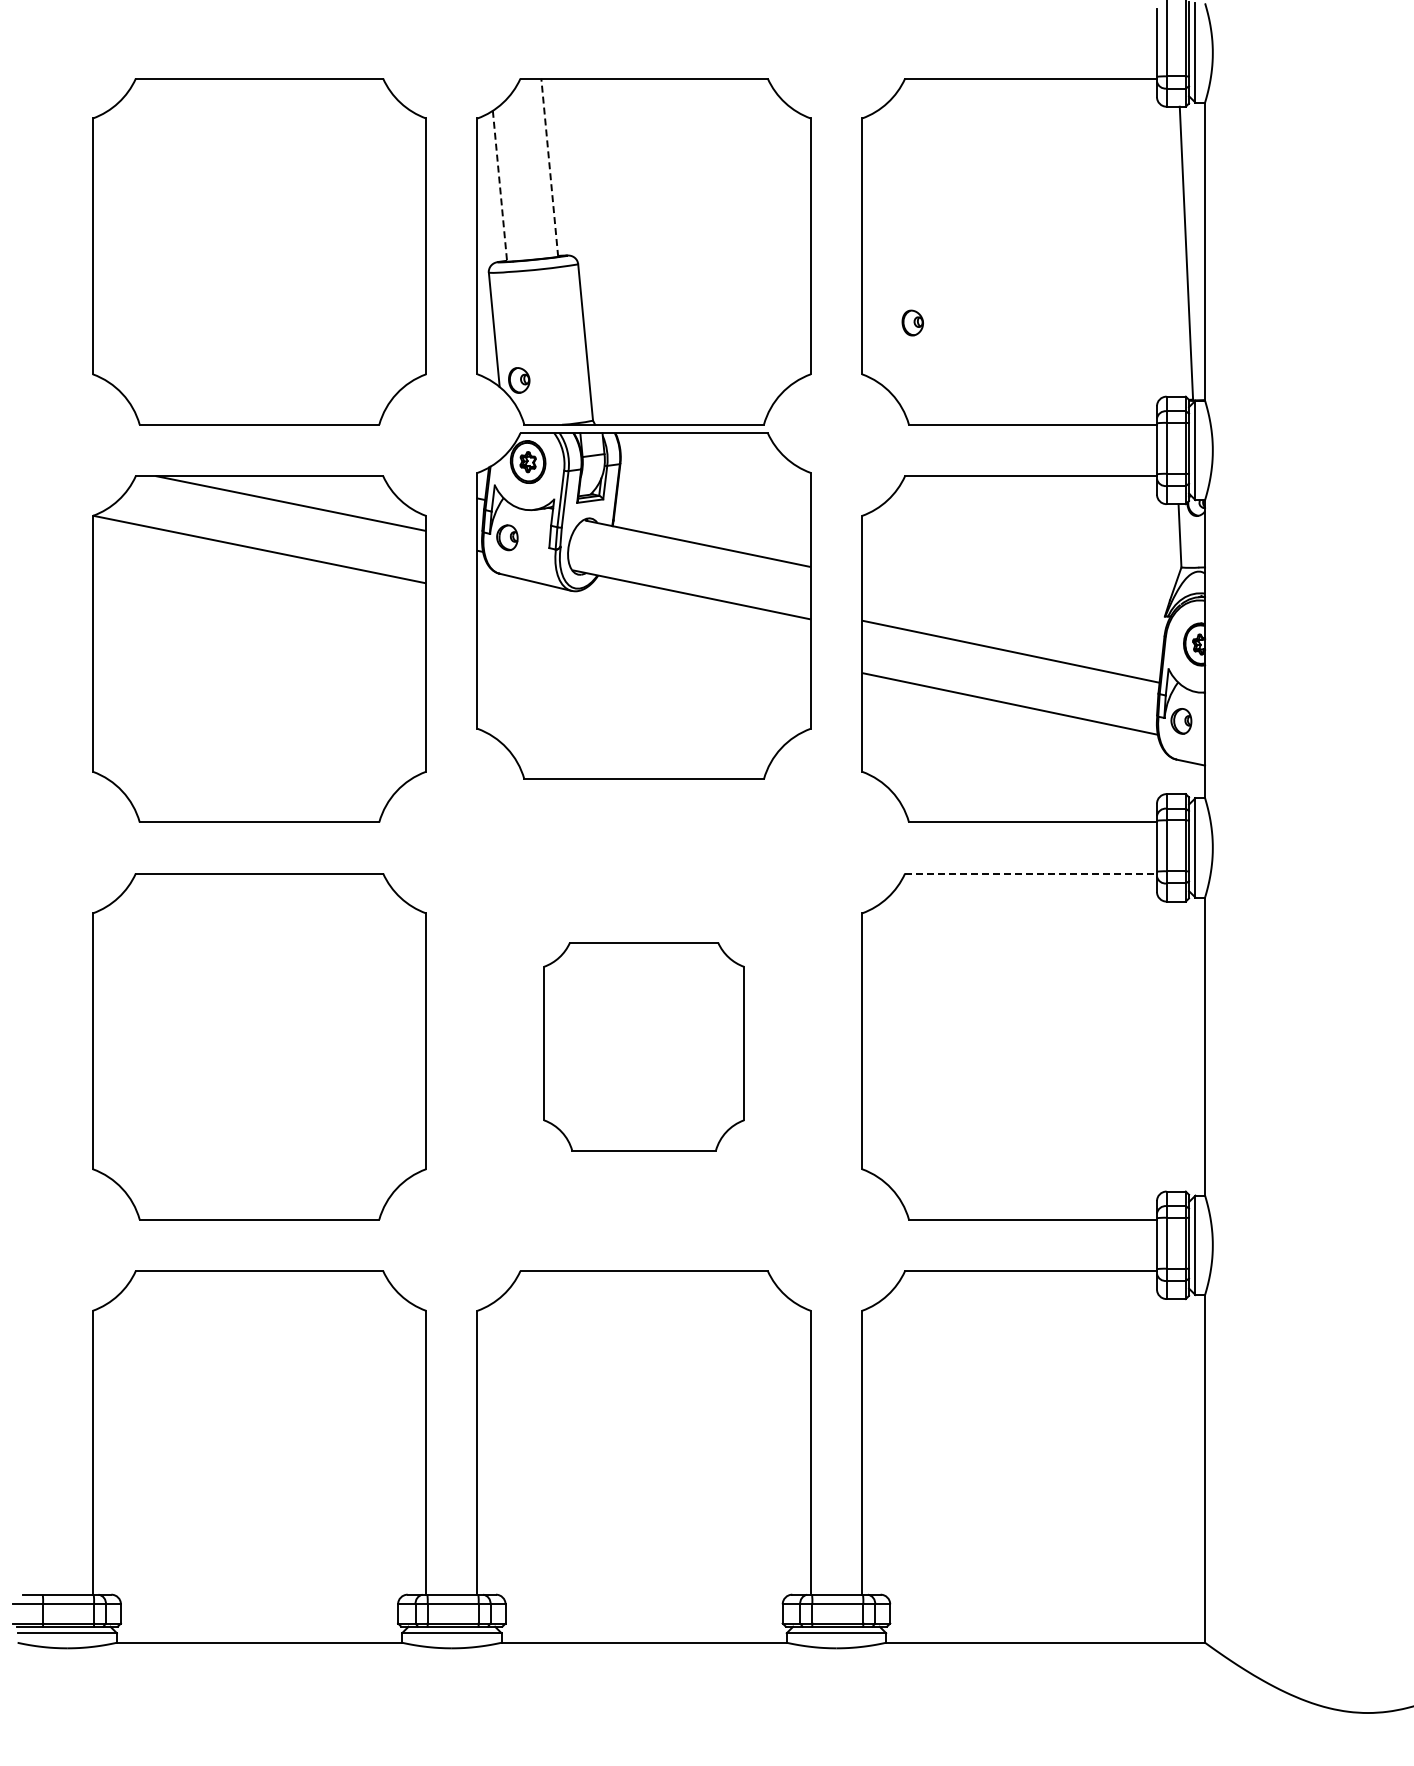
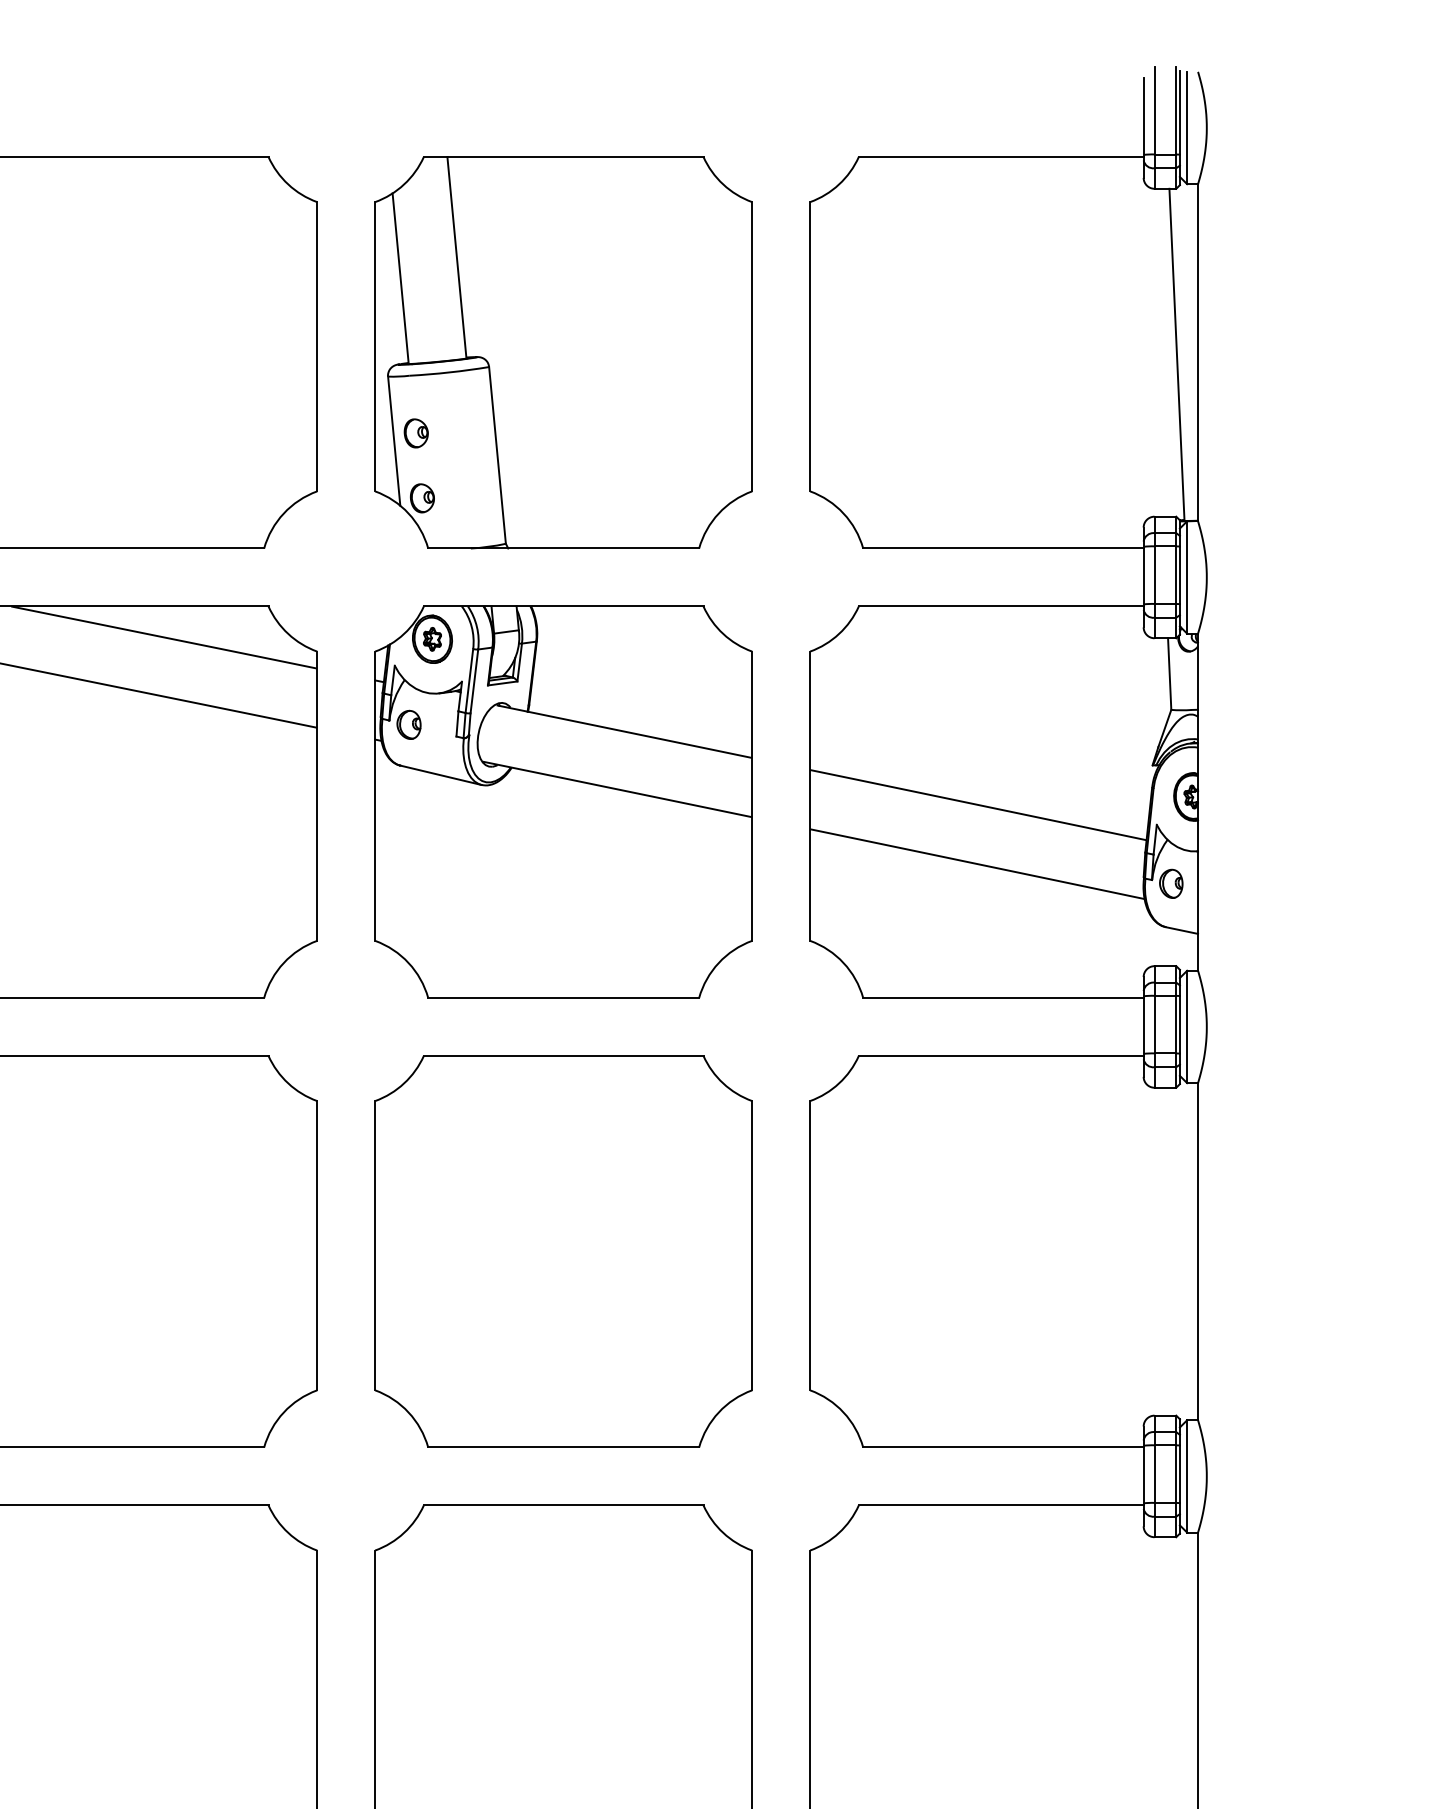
line: (549, 167) -> (456, 257), dashed -> solid
line: (500, 186) -> (401, 279), dashed -> solid
part: (912, 322) -> (415, 432), moved
part: (643, 605) -> (562, 801), moved
line: (1031, 873) -> (1001, 1055), dashed -> solid
part: (643, 1046) -> (562, 1251), size x1.67

